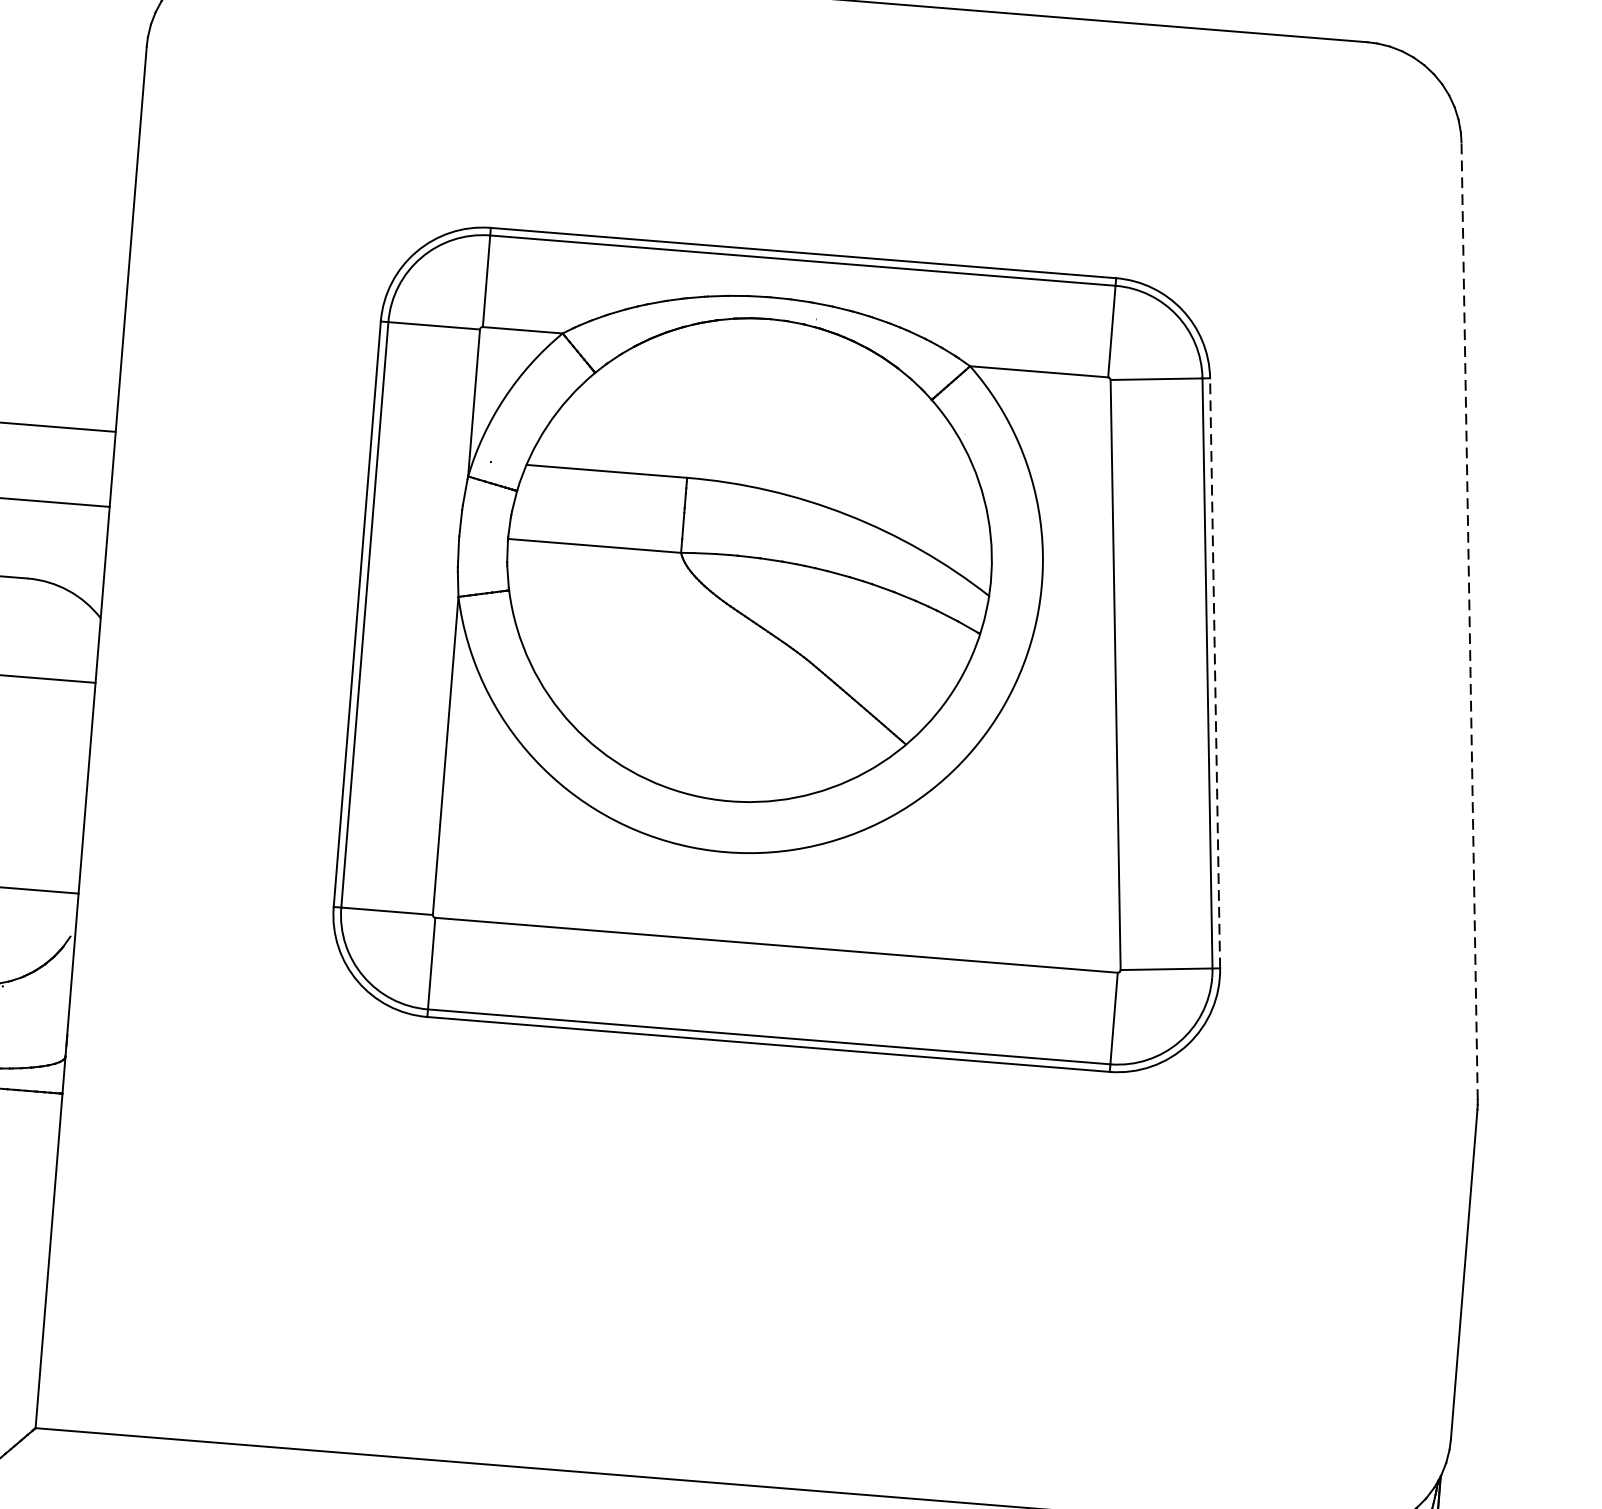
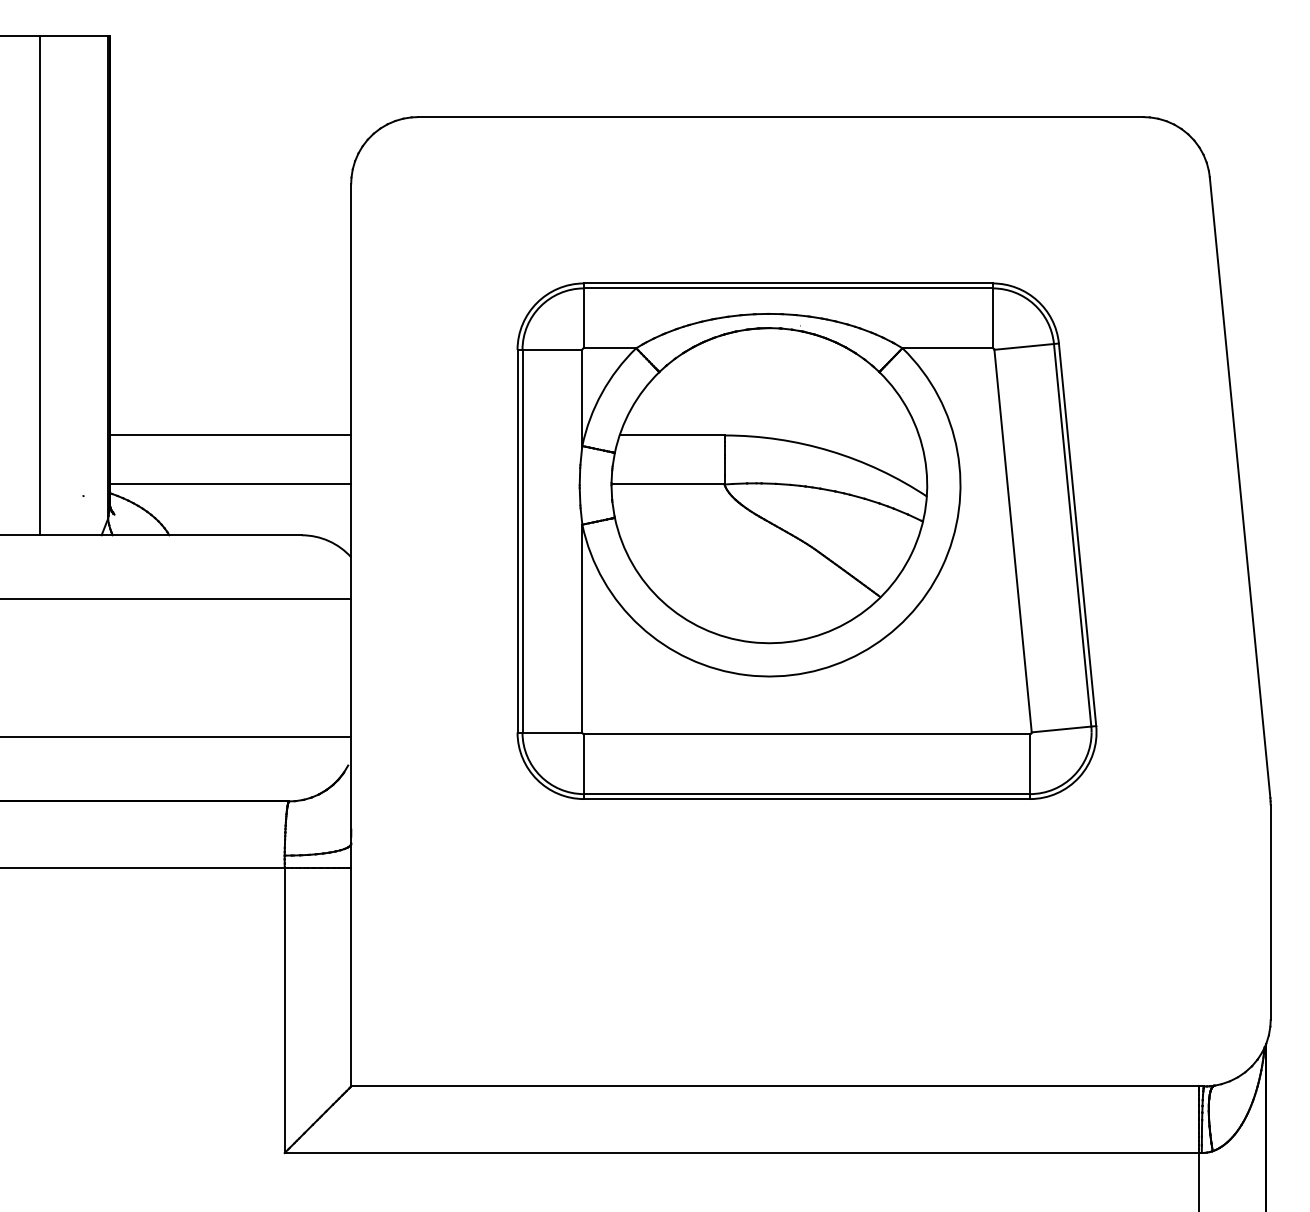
line: (1470, 620) -> (1240, 487), dashed -> solid
line: (1215, 672) -> (1077, 534), dashed -> solid

